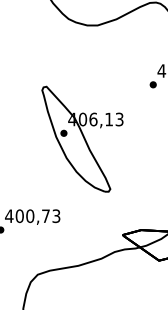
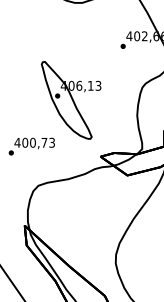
part: (81, 139) -> (70, 100), moved

